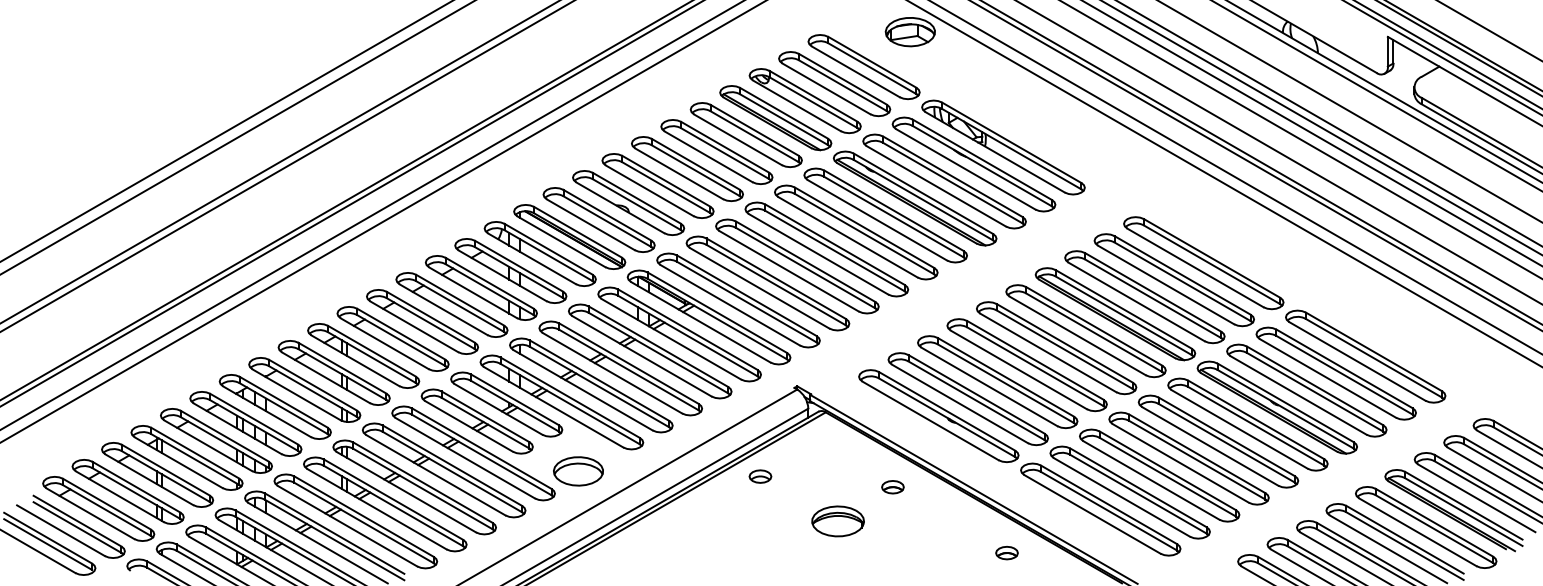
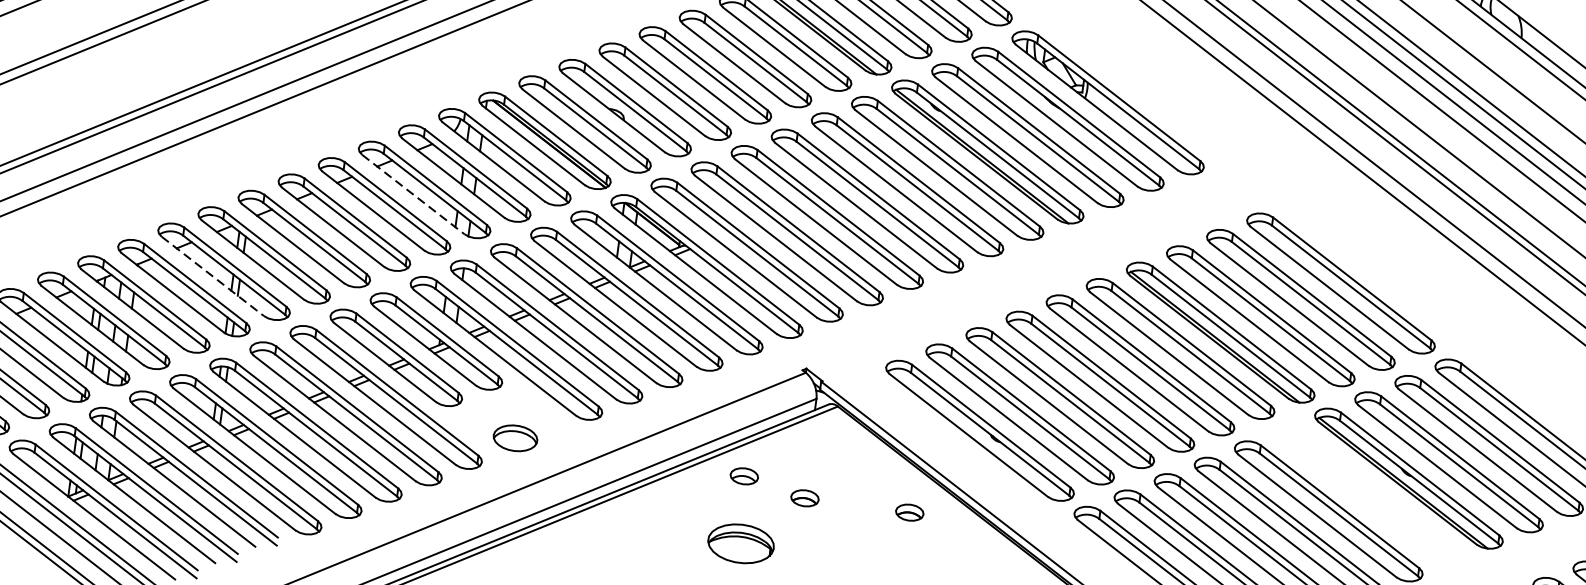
line: (473, 292) -> (413, 194), solid -> dashed
line: (325, 377) -> (212, 275), solid -> dashed
part: (1247, 424) -> (1368, 494), removed
part: (578, 471) -> (515, 438), size x0.7
part: (809, 487) -> (804, 498), added
part: (837, 521) -> (740, 543), moved

